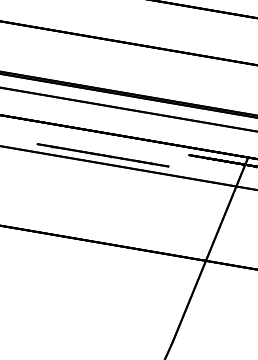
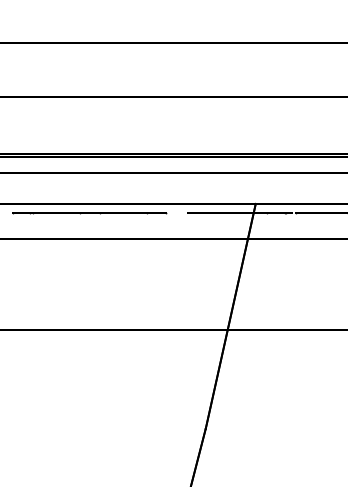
line: (102, 155) -> (89, 213), moved

